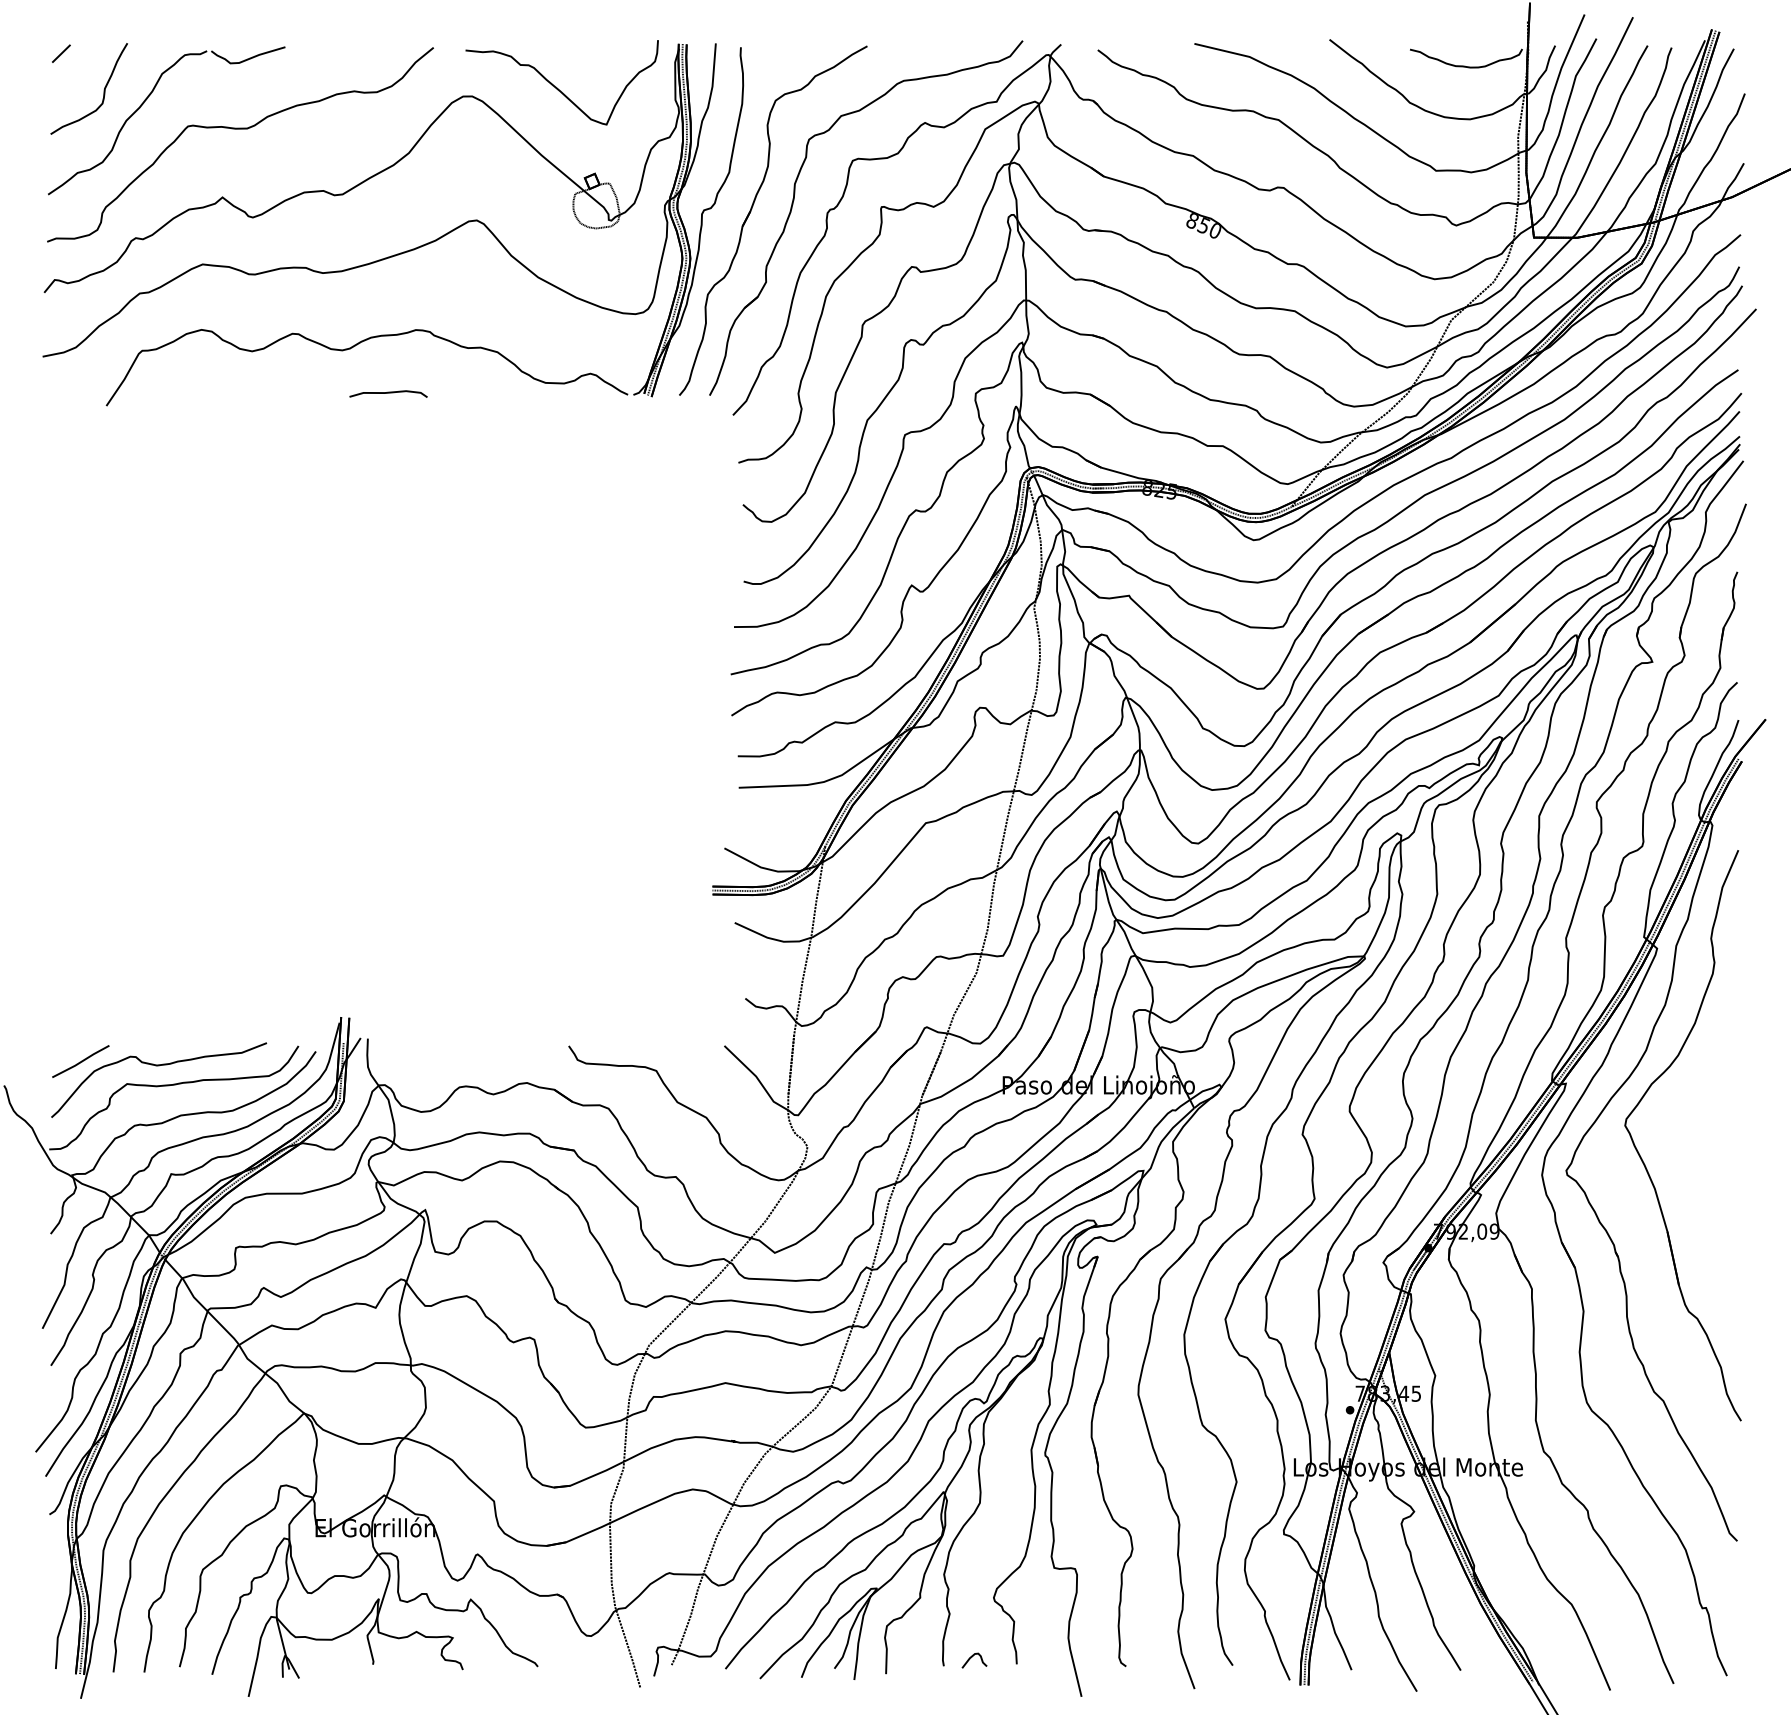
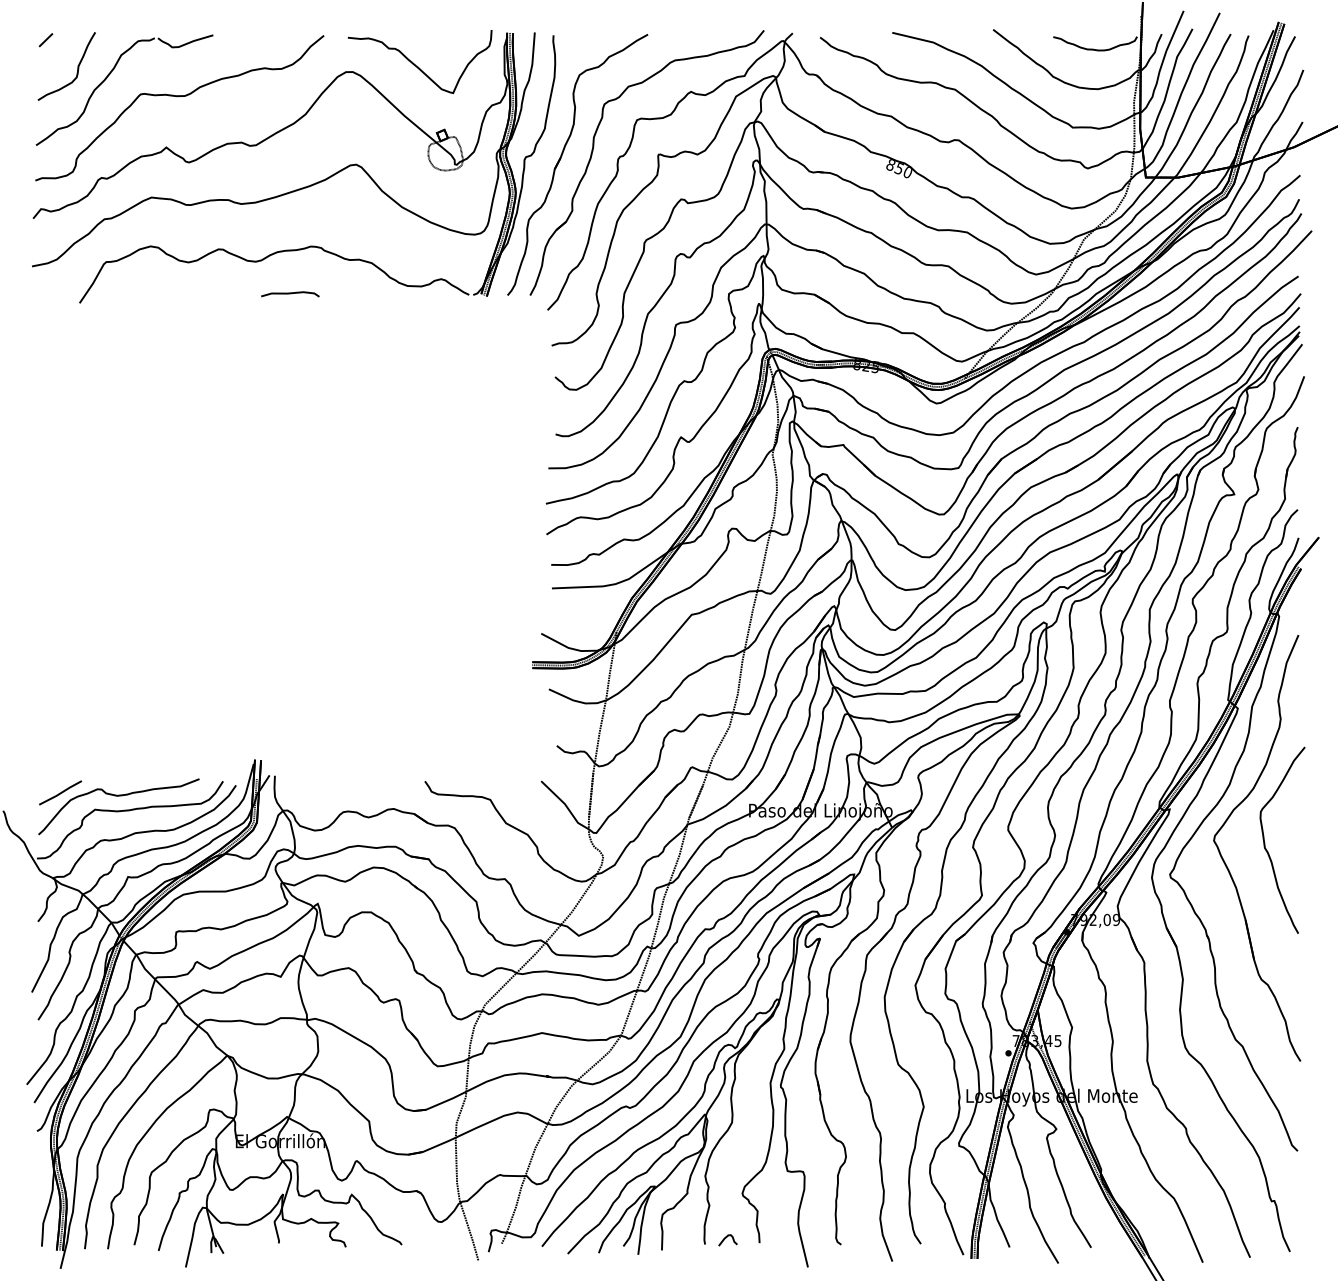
part: (1693, 1126) -> (1265, 841), added

